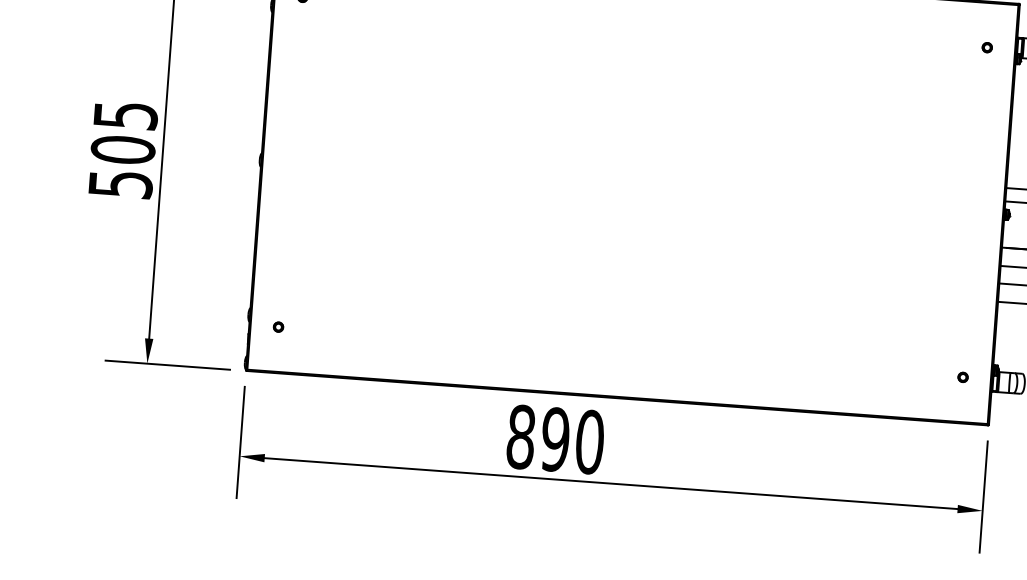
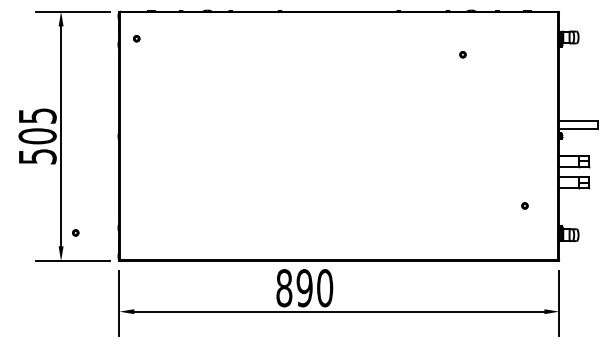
part: (986, 47) -> (462, 54), moved
part: (278, 326) -> (75, 232), moved
part: (962, 376) -> (524, 205), moved

